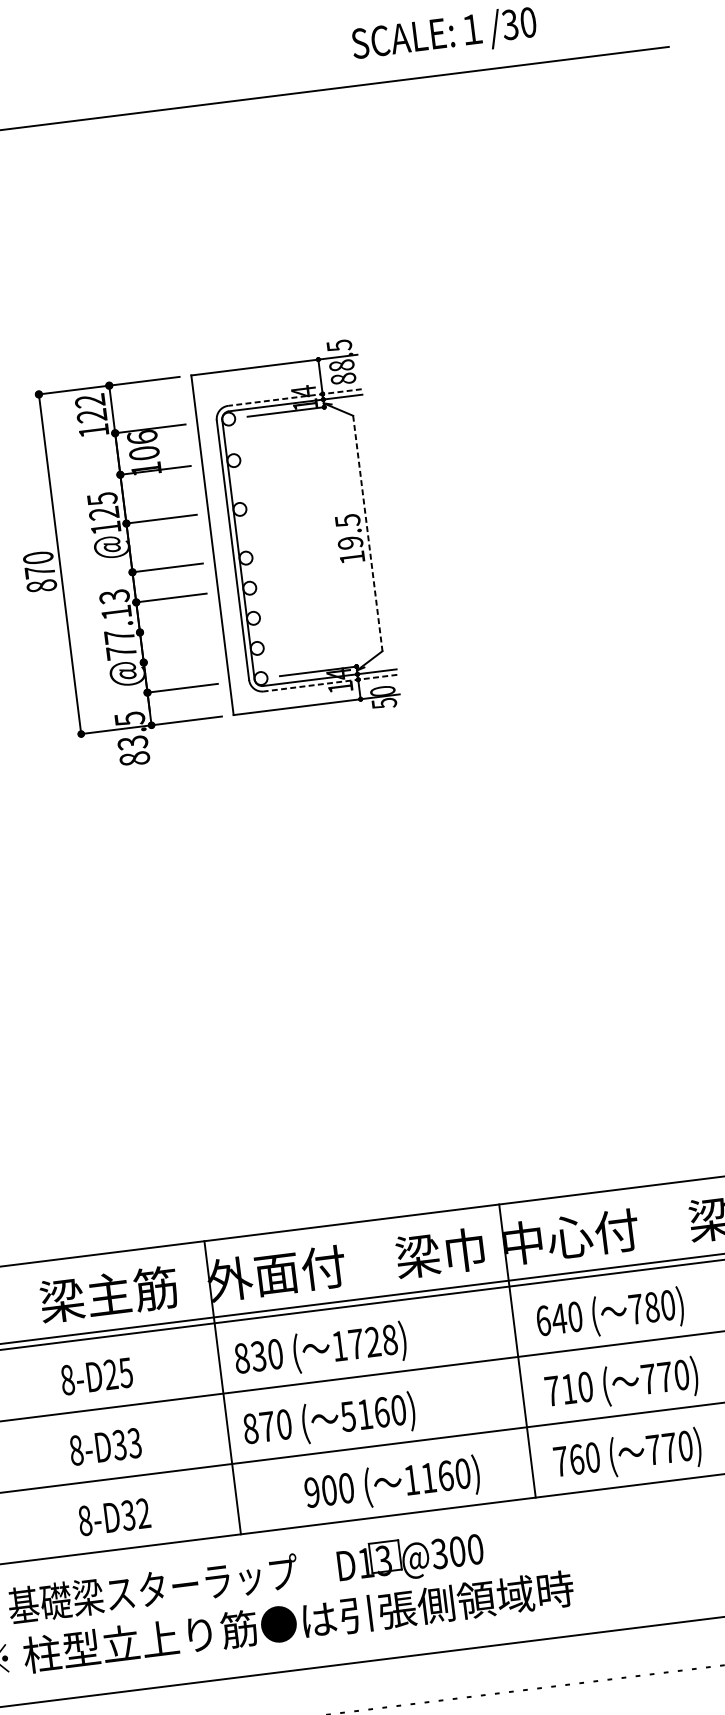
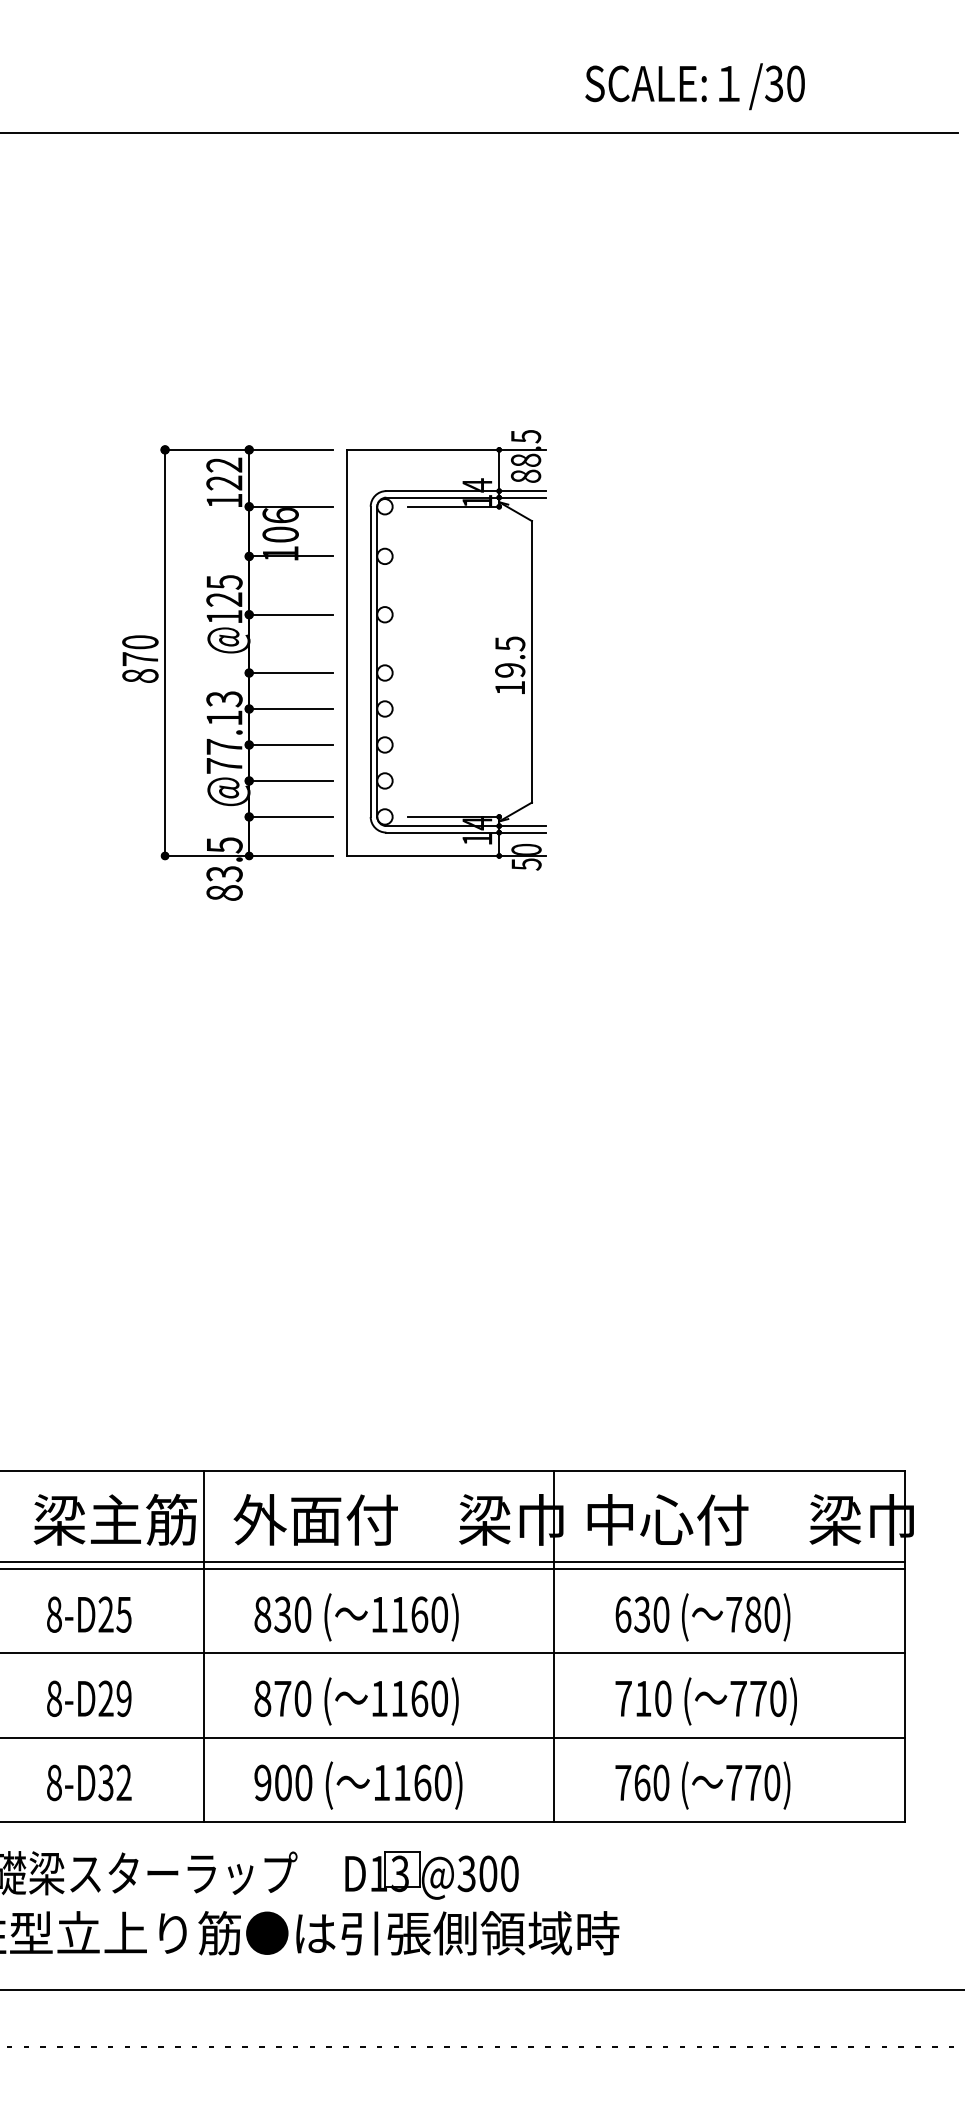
line: (295, 397) -> (466, 491), dashed -> solid
line: (367, 533) -> (531, 661), dashed -> solid
line: (175, 627) -> (291, 744), added
line: (179, 657) -> (291, 780), added
line: (330, 683) -> (466, 832), dashed -> solid
text: (558, 1318) -> (641, 1614), 640 -> 630
text: (373, 1341) -> (419, 1614), 1728) -> 1160)
line: (517, 1351) -> (554, 1646), moved
line: (222, 1387) -> (203, 1646), moved
text: (347, 1417) -> (378, 1699), 5160) -> 1160)
text: (126, 1443) -> (114, 1698), 8-D33 -> 8-D29
text: (392, 1484) -> (358, 1785), moved

